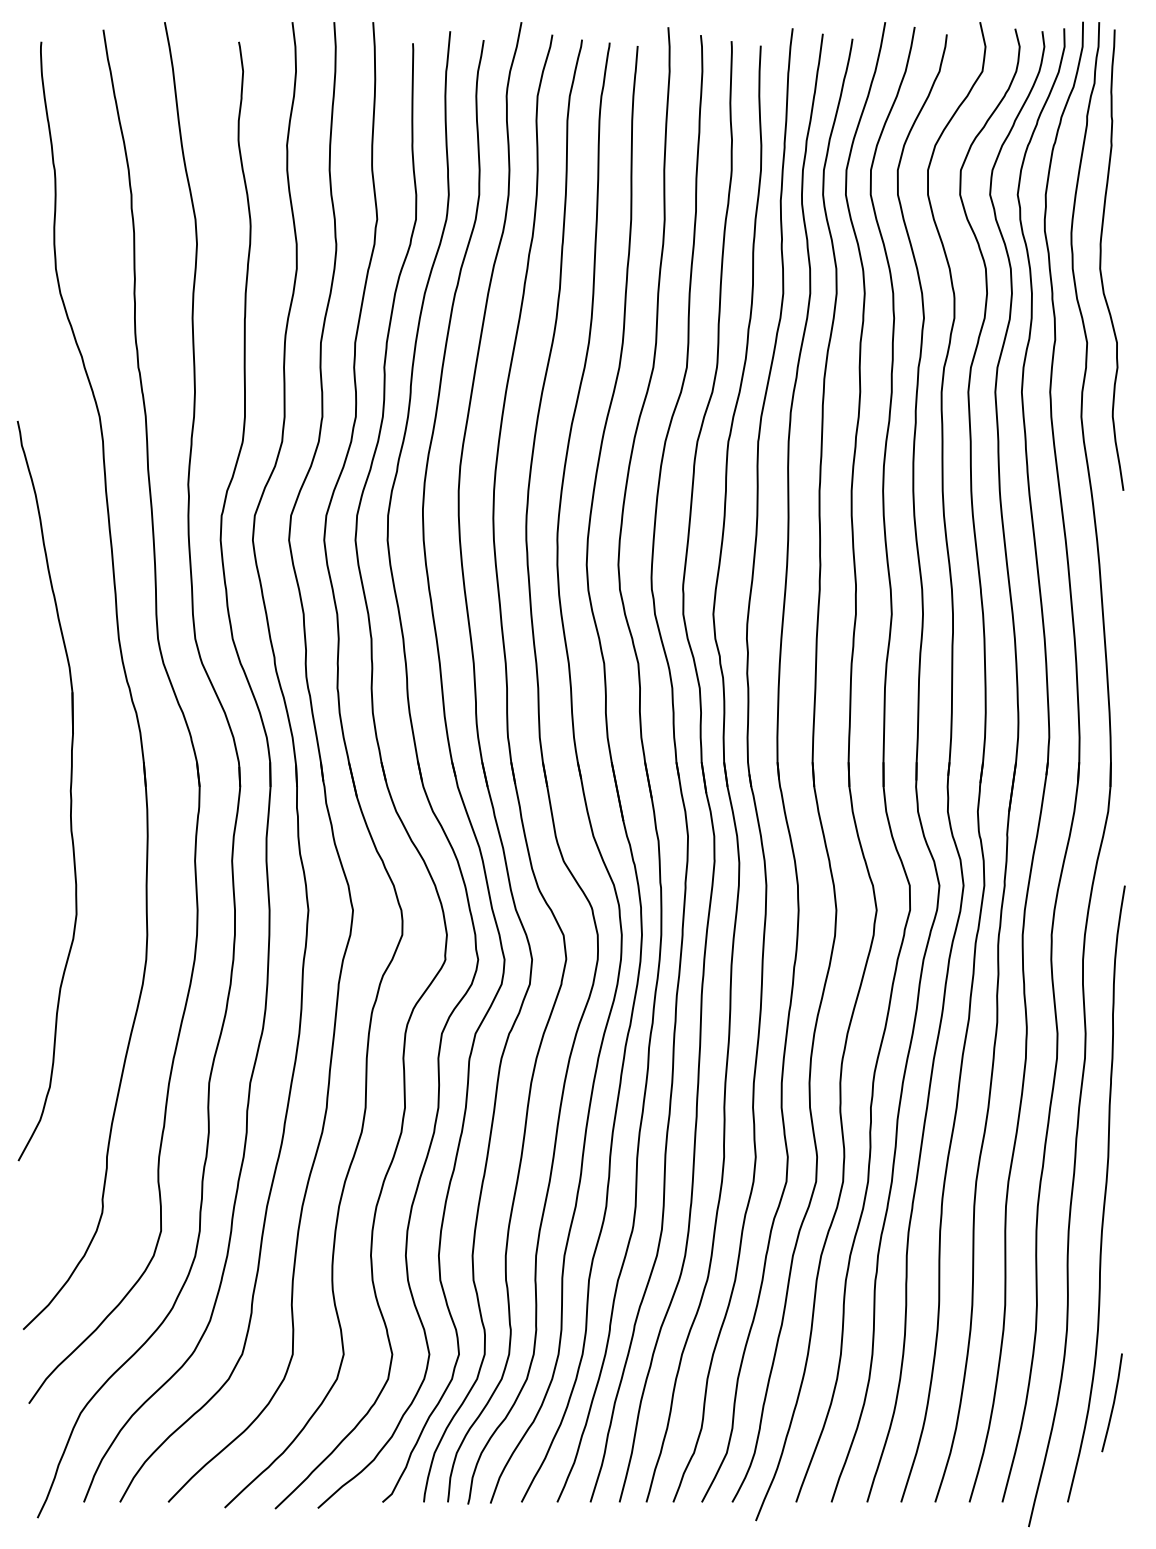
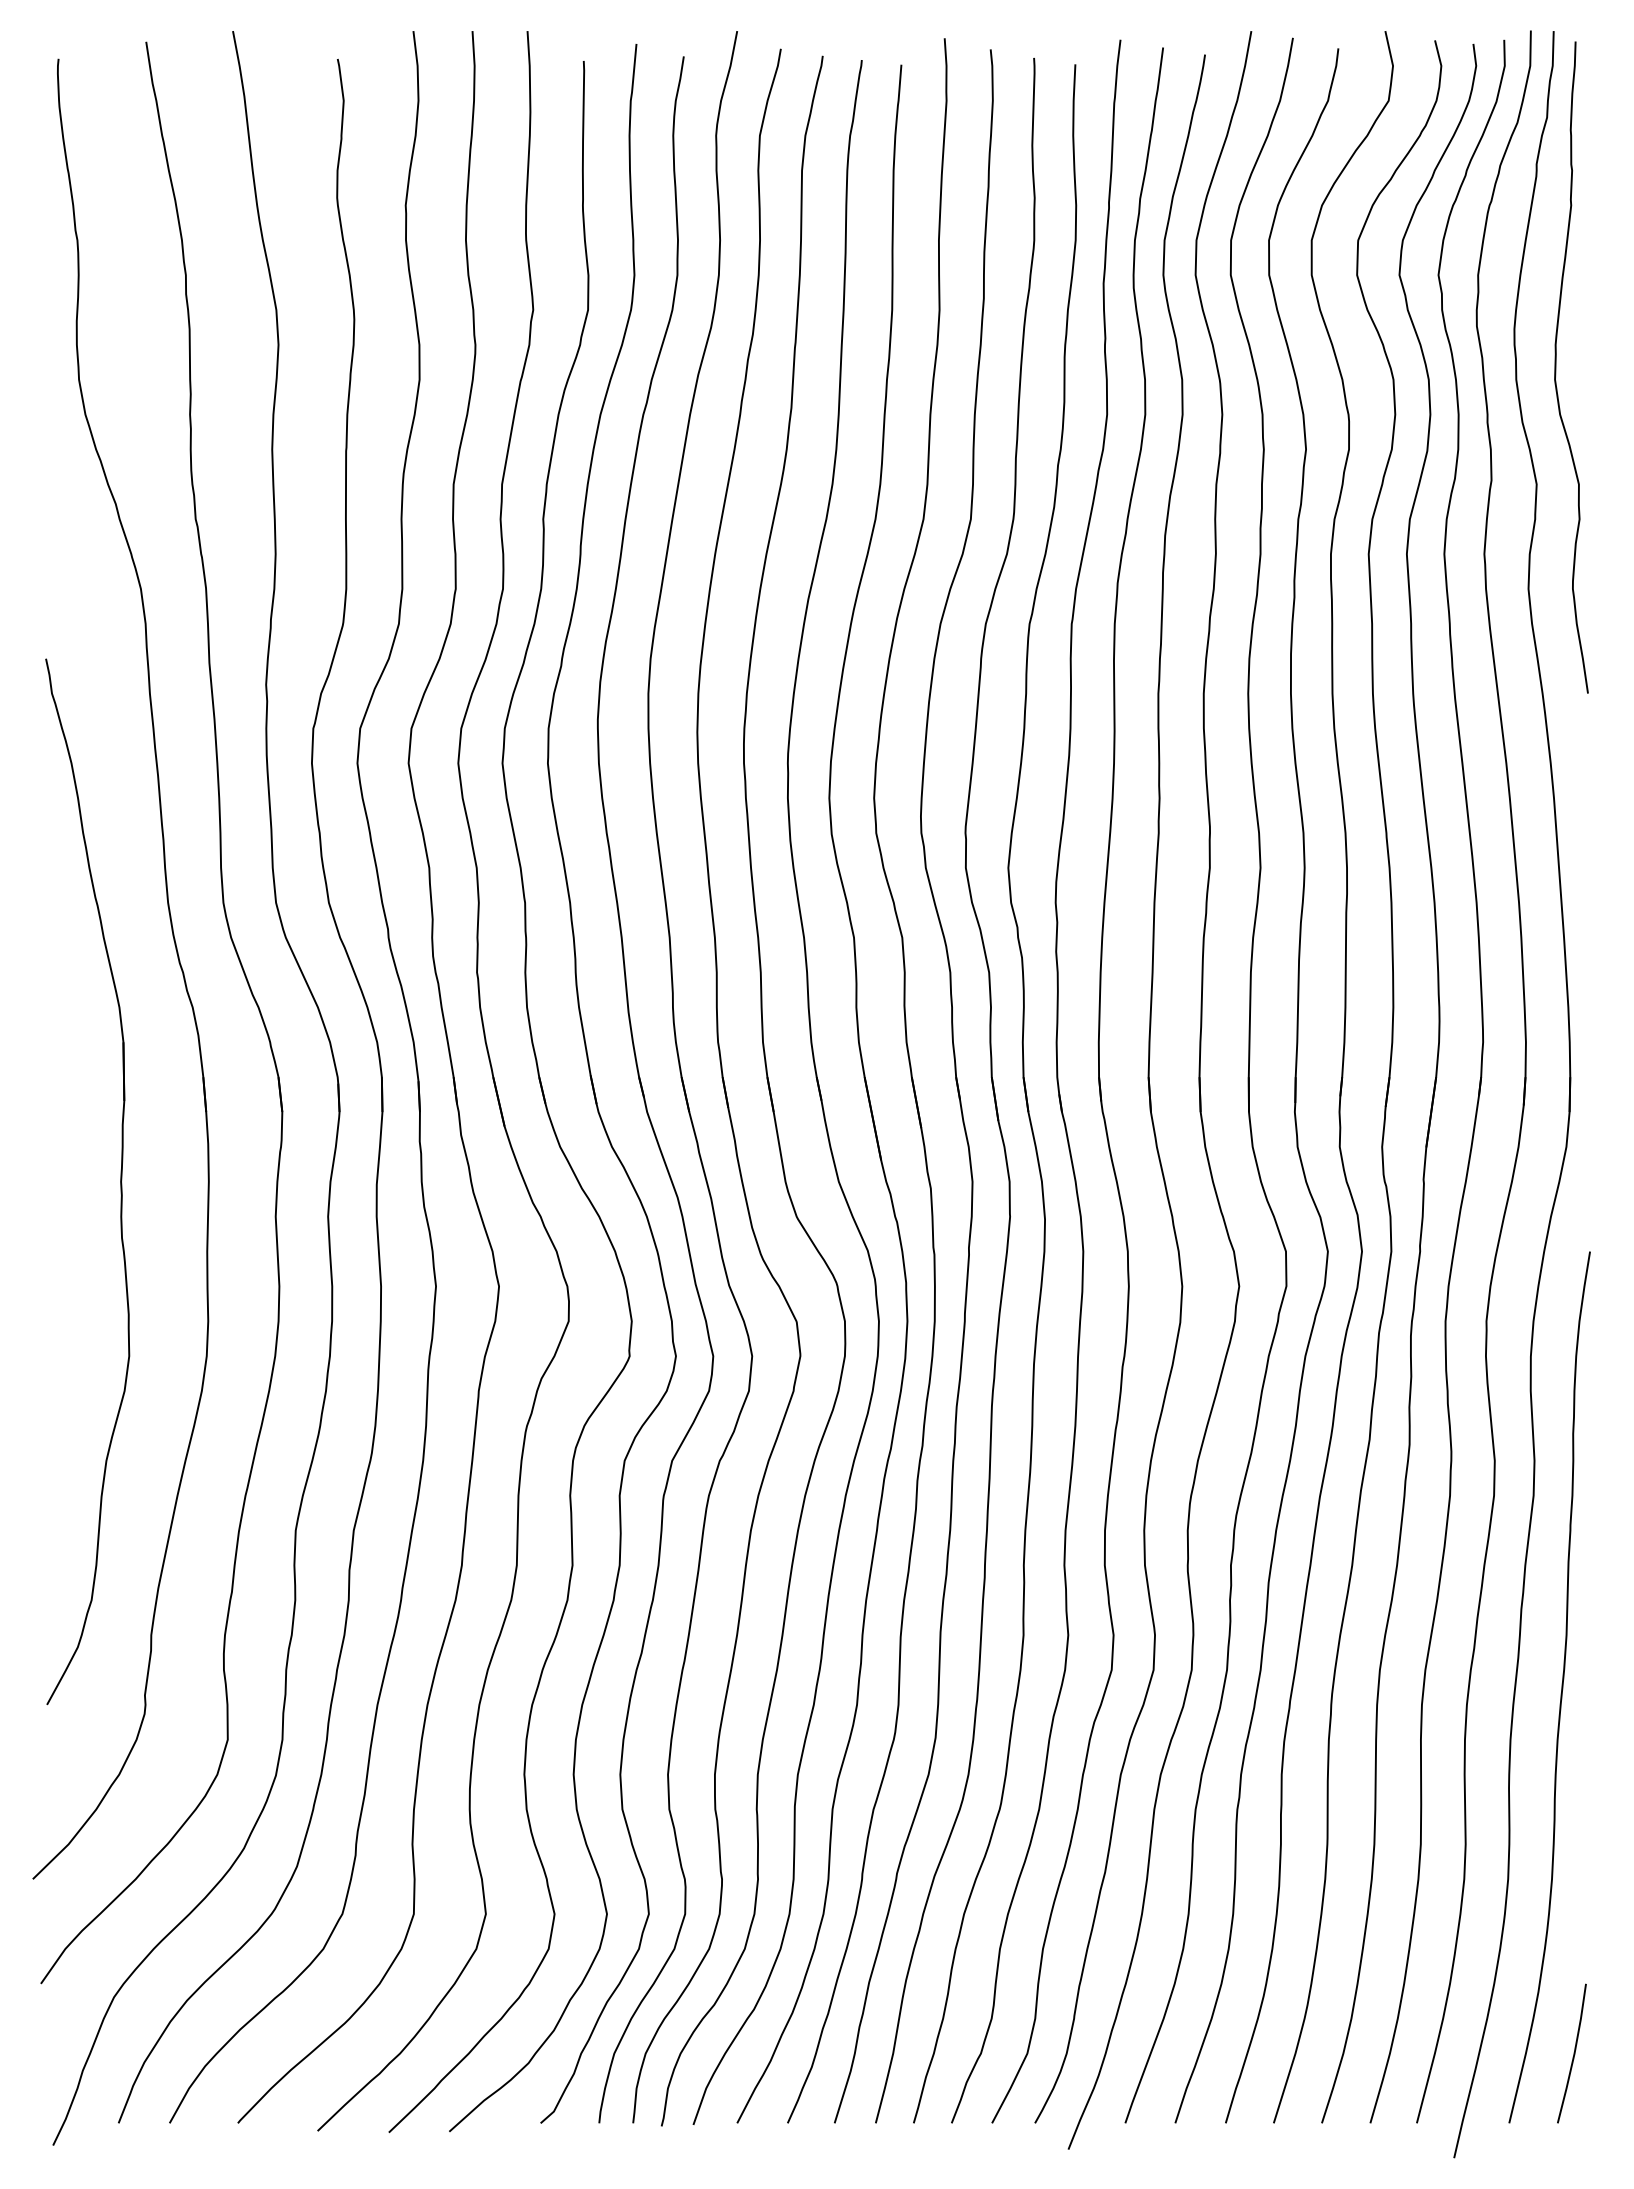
part: (70, 790) -> (120, 1181), moved
line: (1113, 1402) -> (1573, 2053), moved

